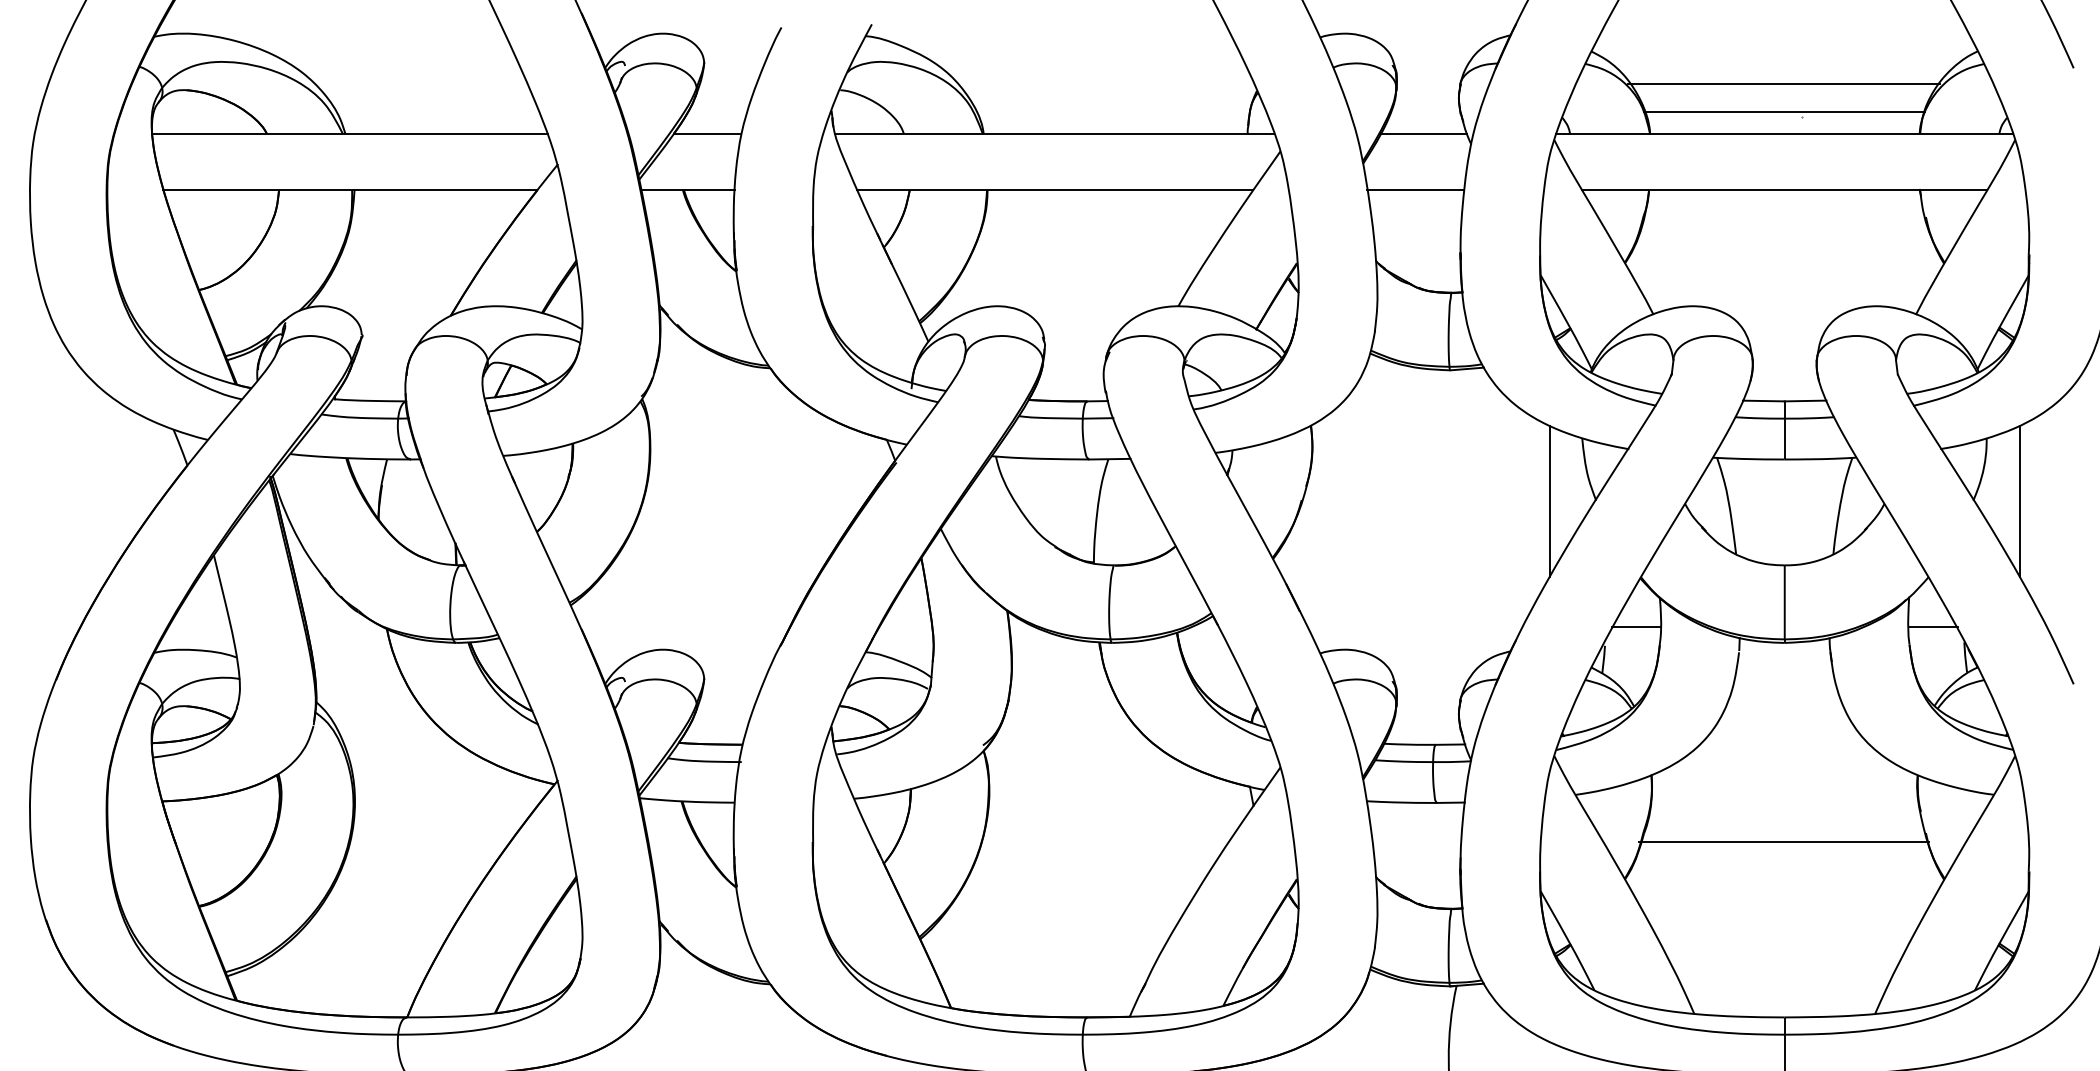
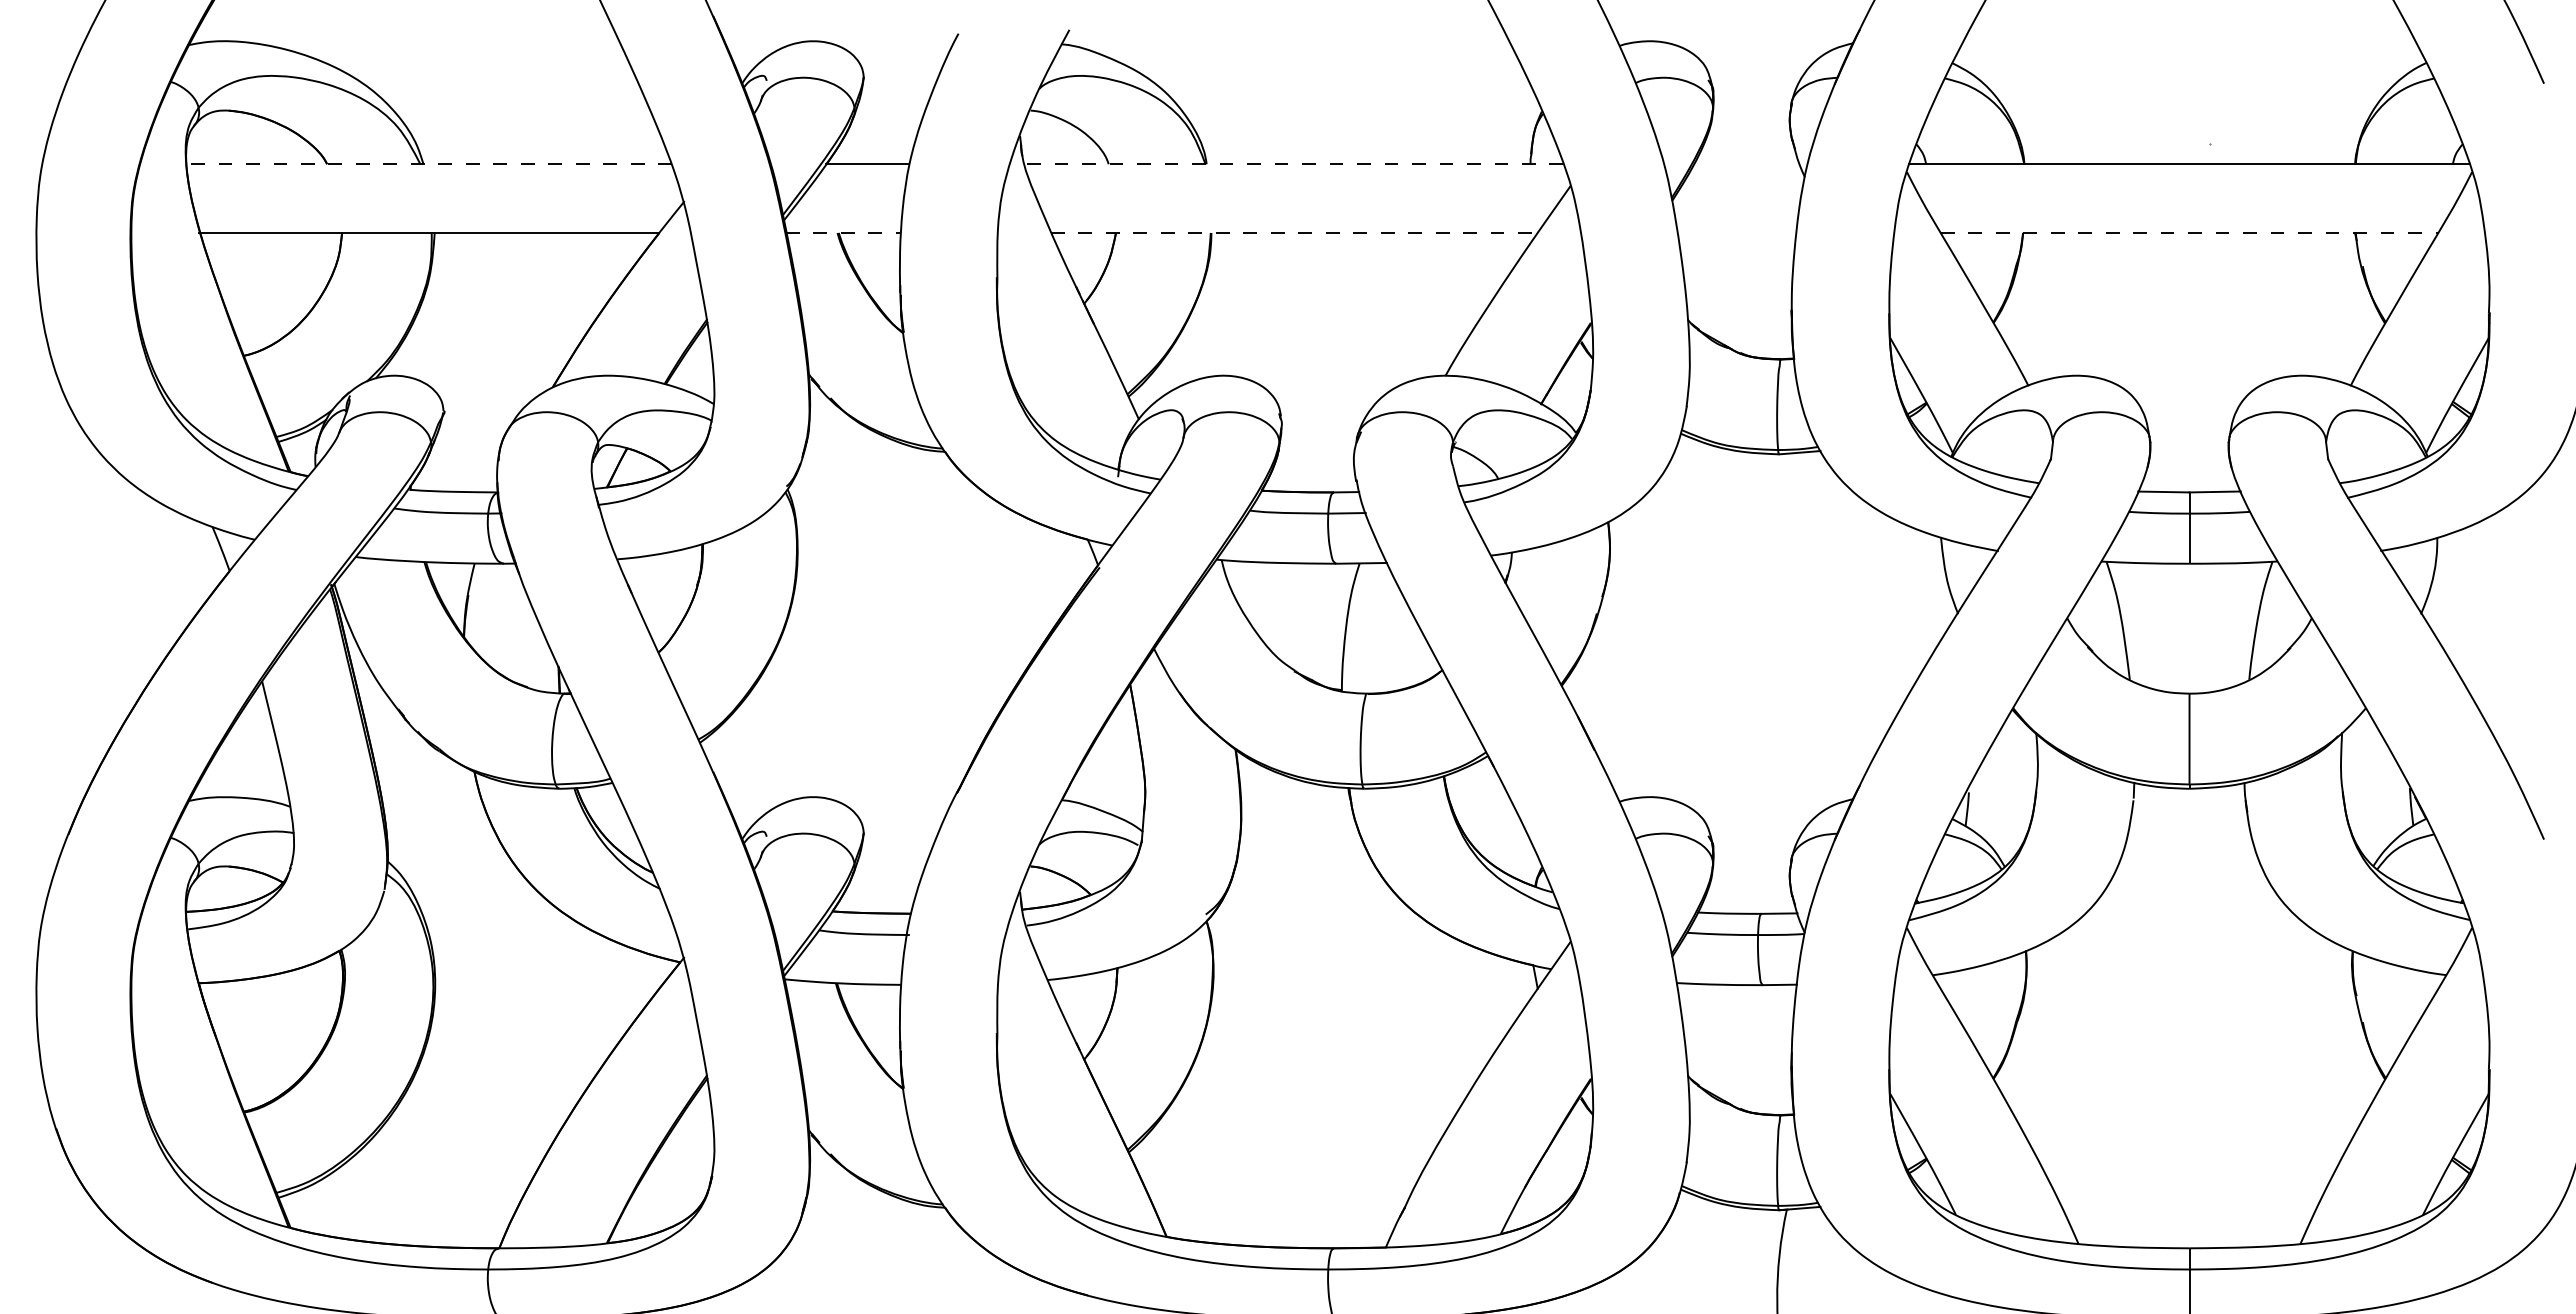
line: (1783, 83) -> (2188, 102), removed
line: (1783, 111) -> (2188, 136), removed
line: (350, 134) -> (429, 164), solid -> dashed
line: (1054, 134) -> (1293, 164), solid -> dashed
line: (1423, 134) -> (1746, 164), removed
line: (687, 189) -> (843, 232), solid -> dashed
line: (1055, 189) -> (1294, 232), solid -> dashed
line: (1415, 189) -> (1736, 232), removed
line: (1784, 189) -> (2189, 232), solid -> dashed
line: (1549, 501) -> (1900, 615), removed
line: (2020, 501) -> (2478, 615), removed
line: (1635, 626) -> (2006, 768), removed
line: (1933, 626) -> (2371, 768), removed
line: (1783, 842) -> (2188, 1033), removed

